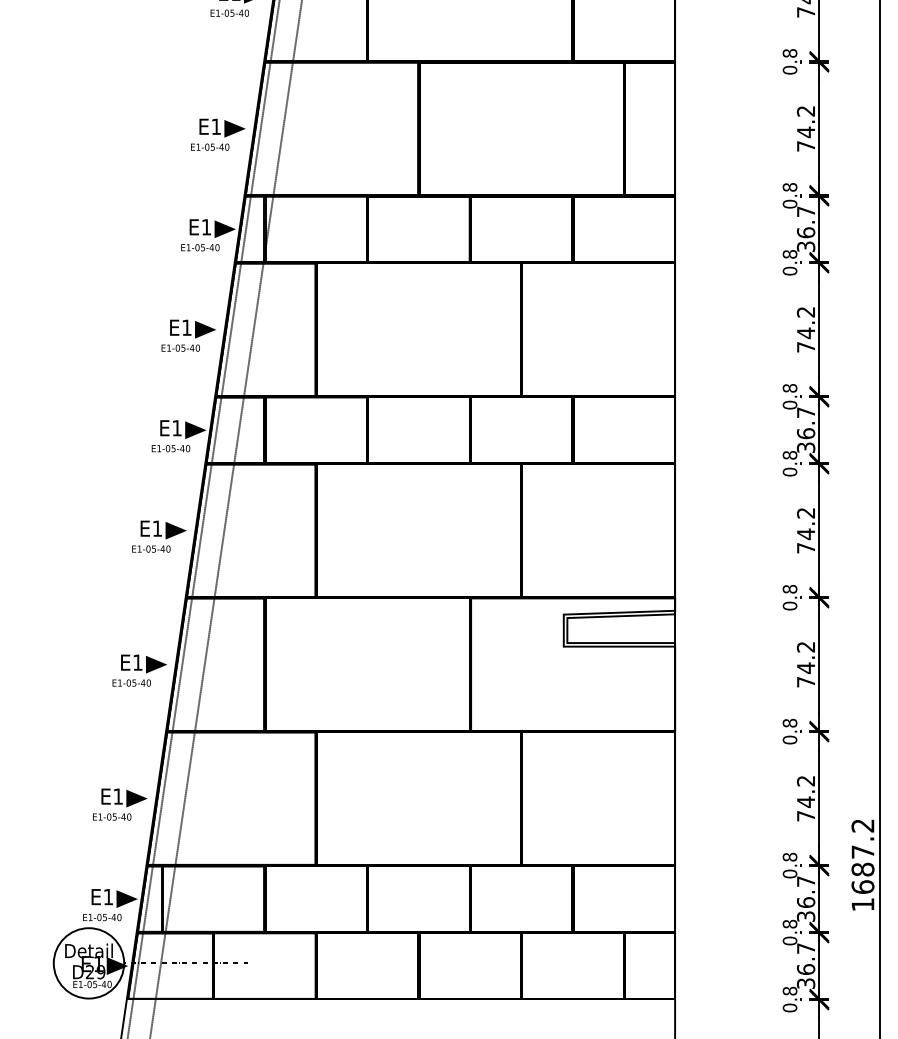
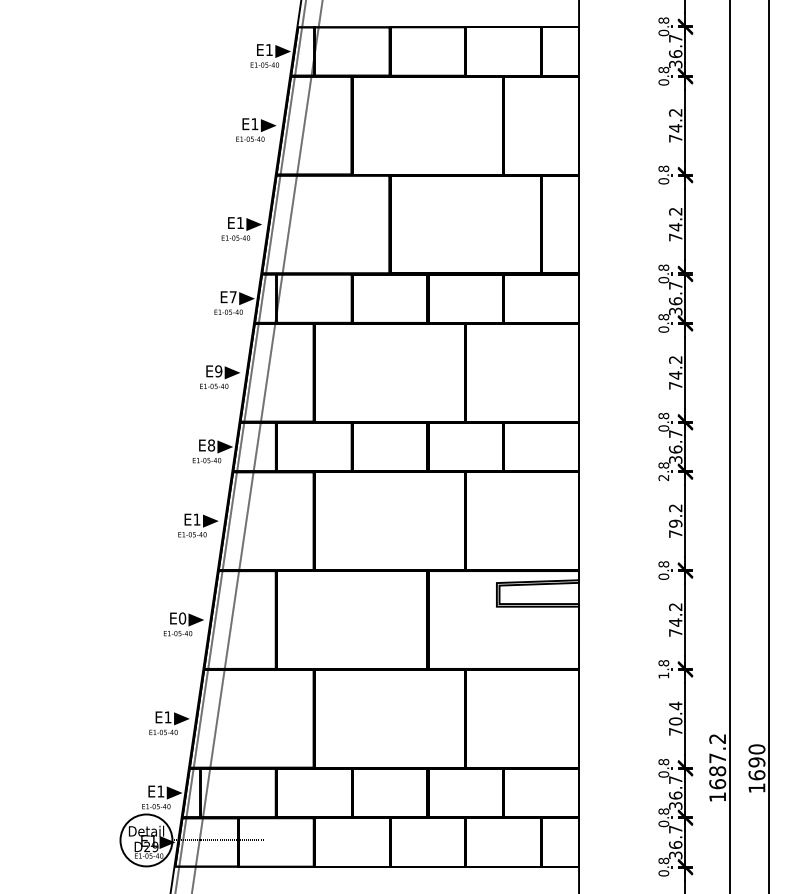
text: (205, 227) -> (232, 297), E1 -> E7
text: (186, 327) -> (218, 371), E1 -> E9
text: (177, 428) -> (211, 445), E1 -> E8
text: (789, 471) -> (663, 477), 0.8 -> 2.8
text: (805, 533) -> (675, 523), 74.2 -> 79.2
text: (137, 662) -> (182, 618), E1 -> E0
text: (789, 739) -> (663, 675), 0.8 -> 1.8
text: (805, 791) -> (675, 713), 74.2 -> 70.4

